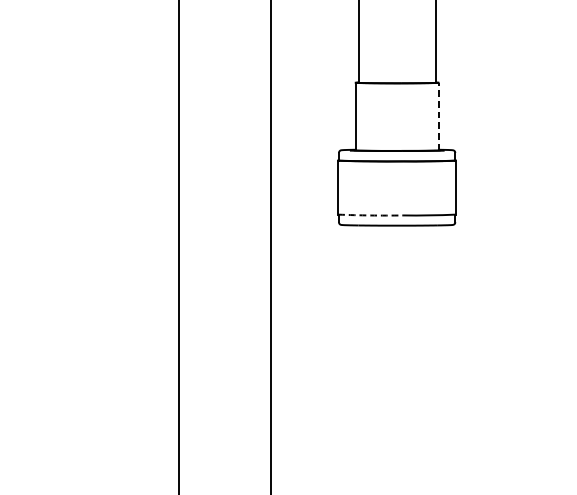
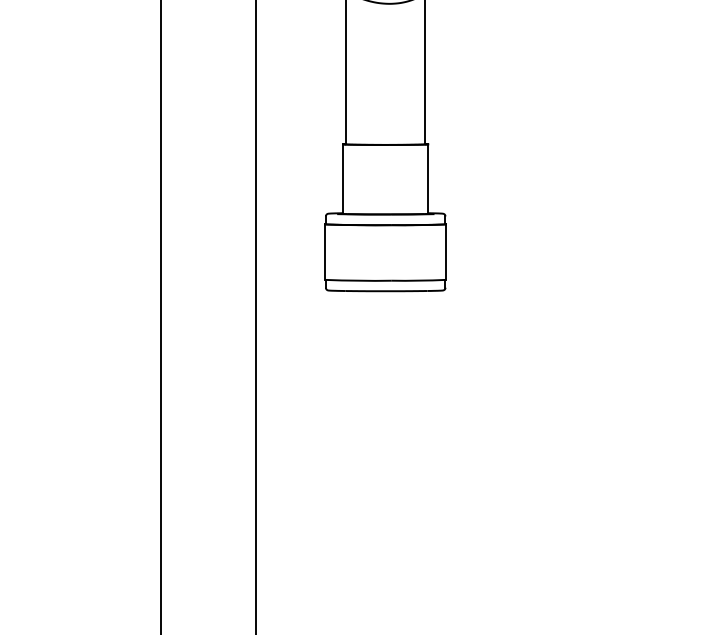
line: (438, 116) -> (428, 179), dashed -> solid
arc: (370, 215) -> (358, 280), dashed -> solid

